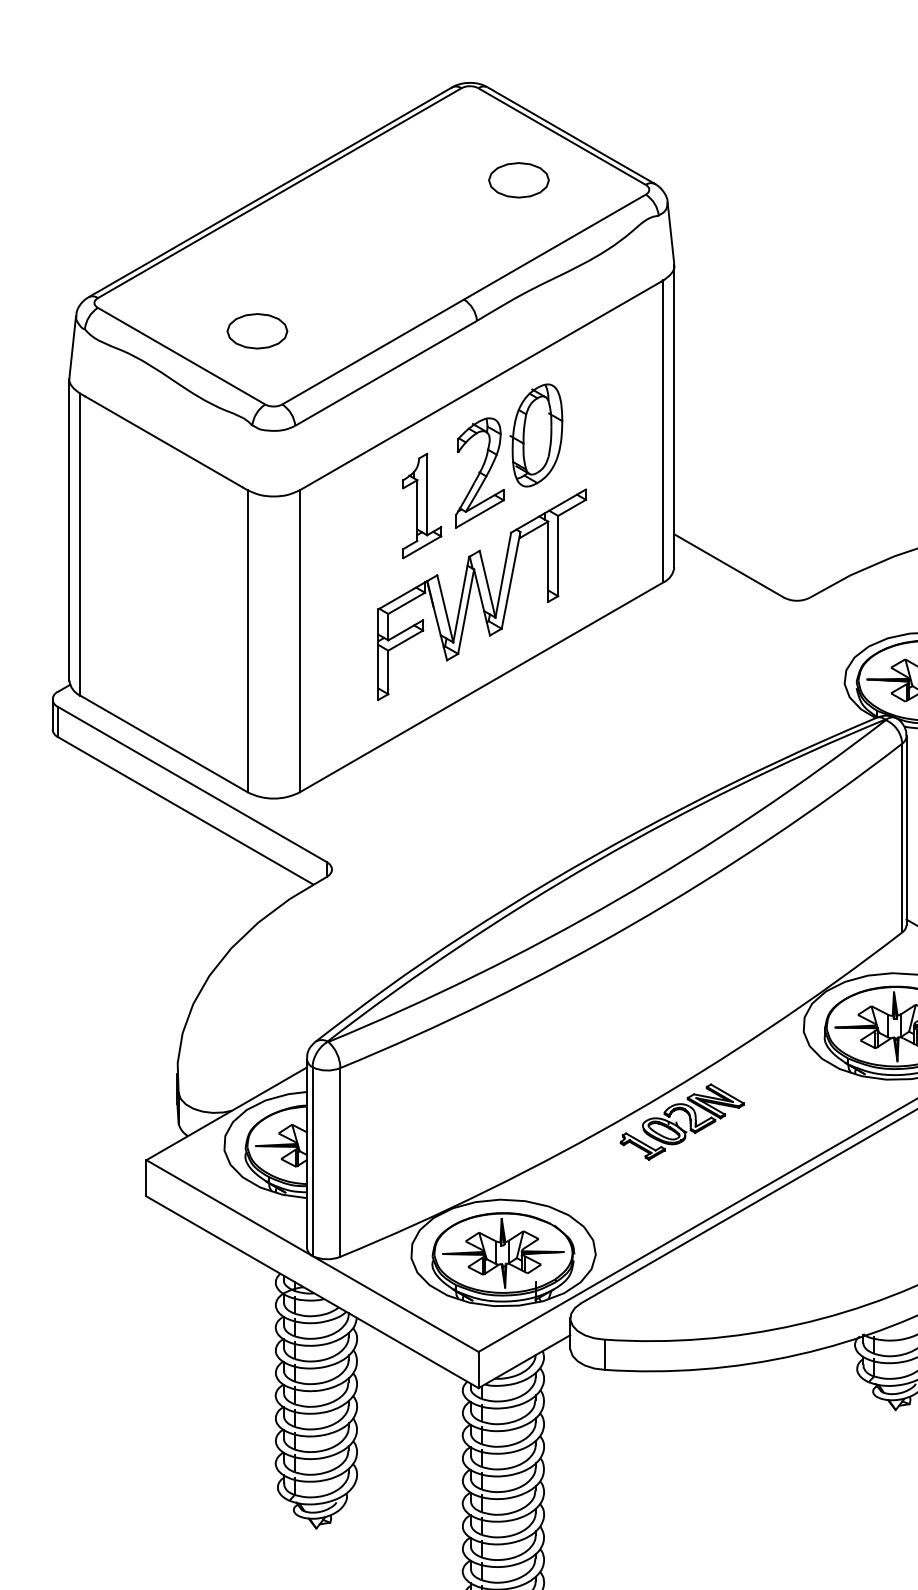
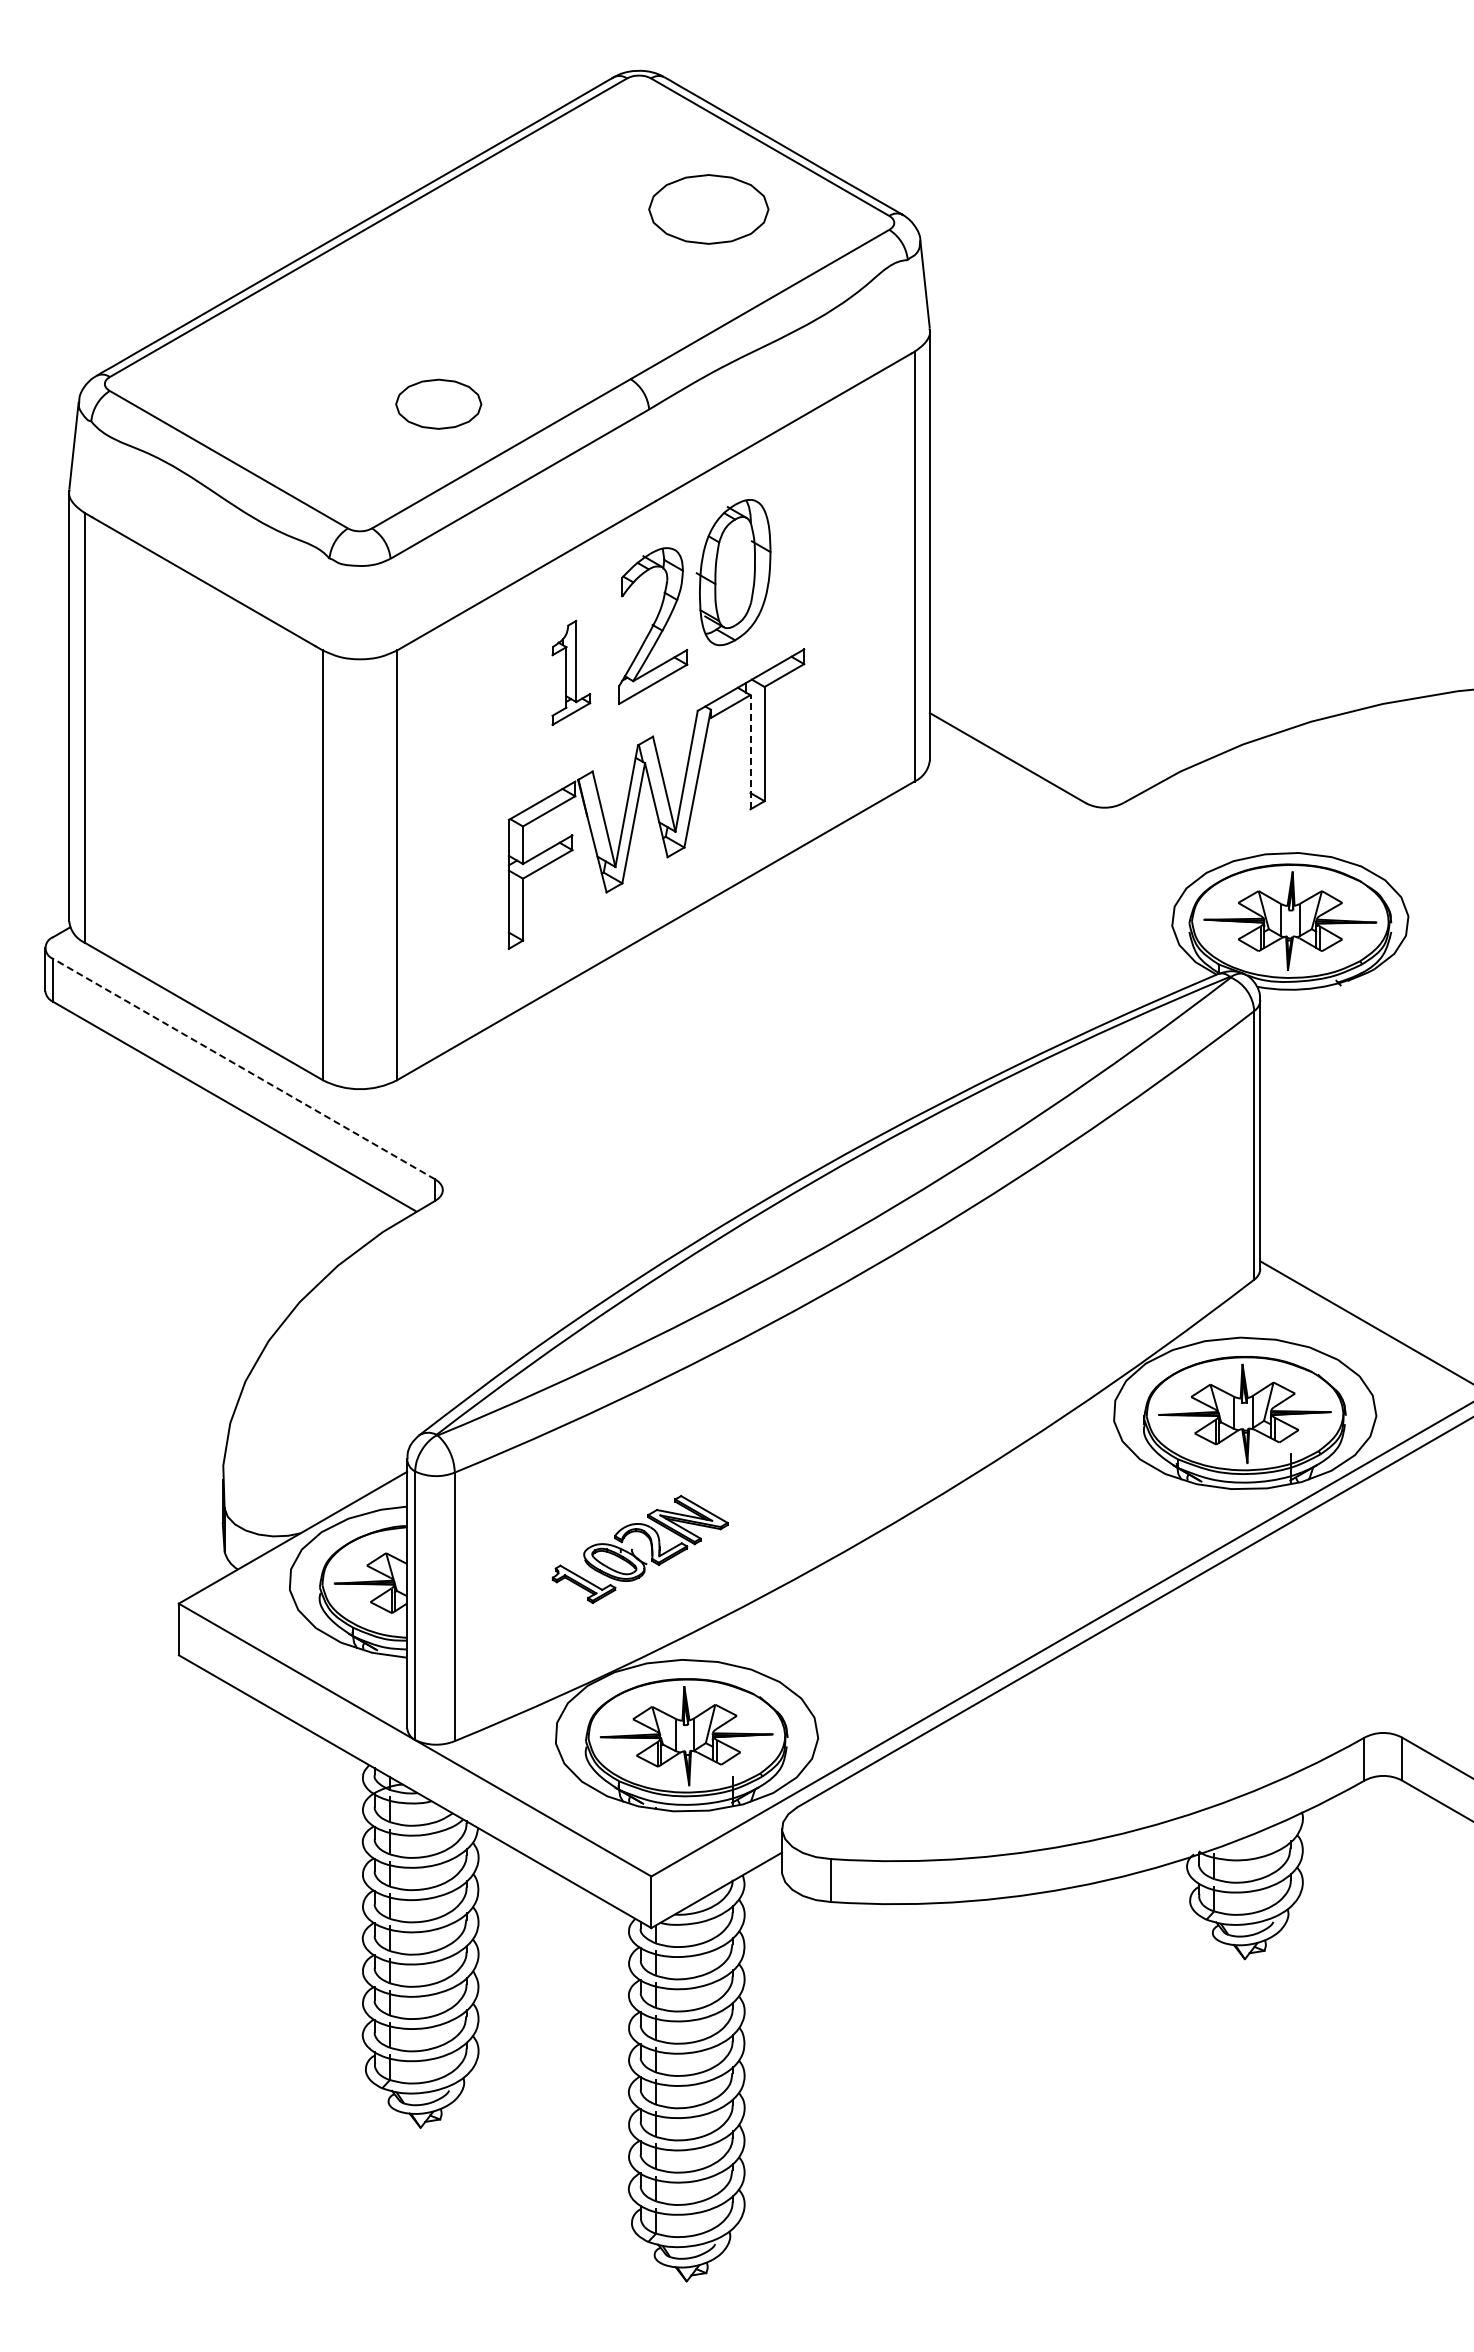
part: (518, 180) -> (708, 209), size x1.4
part: (257, 330) -> (438, 403), moved
part: (422, 505) -> (571, 672), size x0.7
line: (548, 561) -> (750, 751), solid -> dashed
line: (192, 784) -> (244, 1069), solid -> dashed
part: (677, 1124) -> (633, 1552), moved

